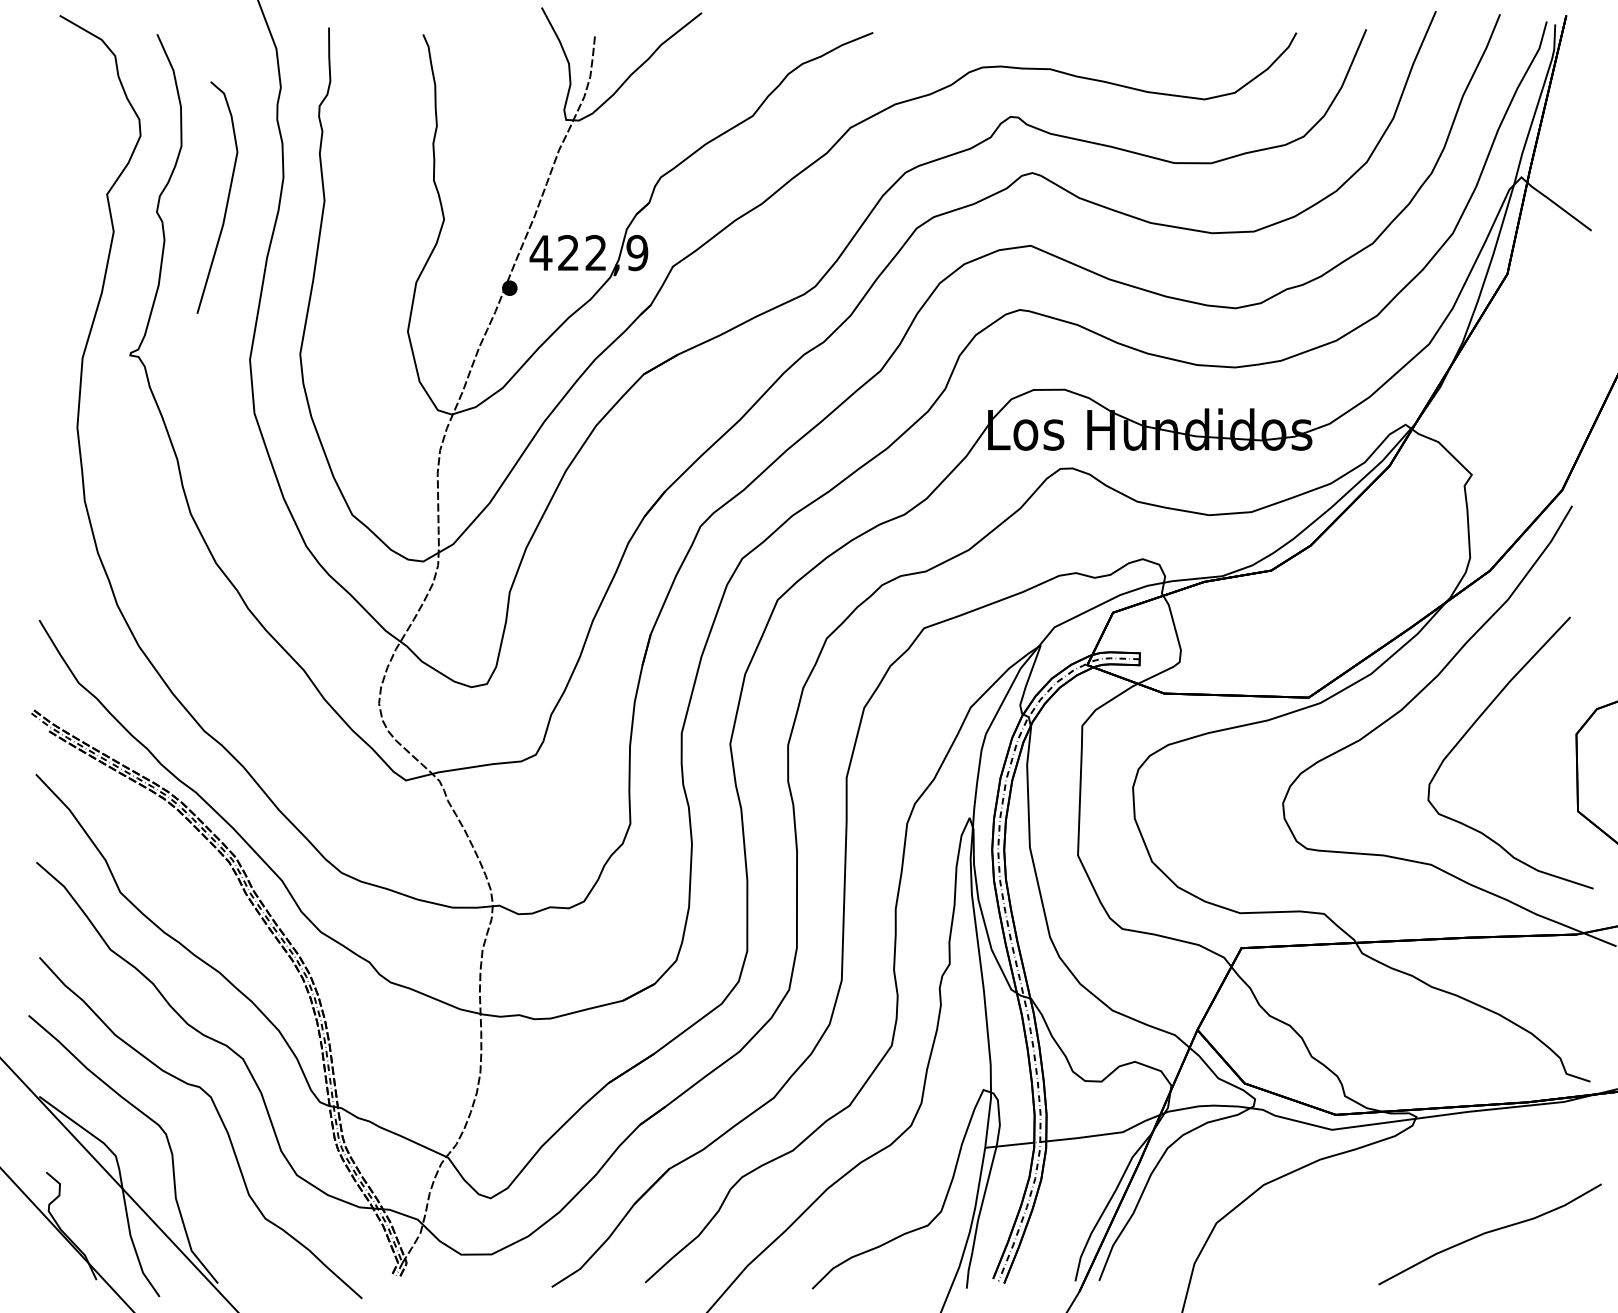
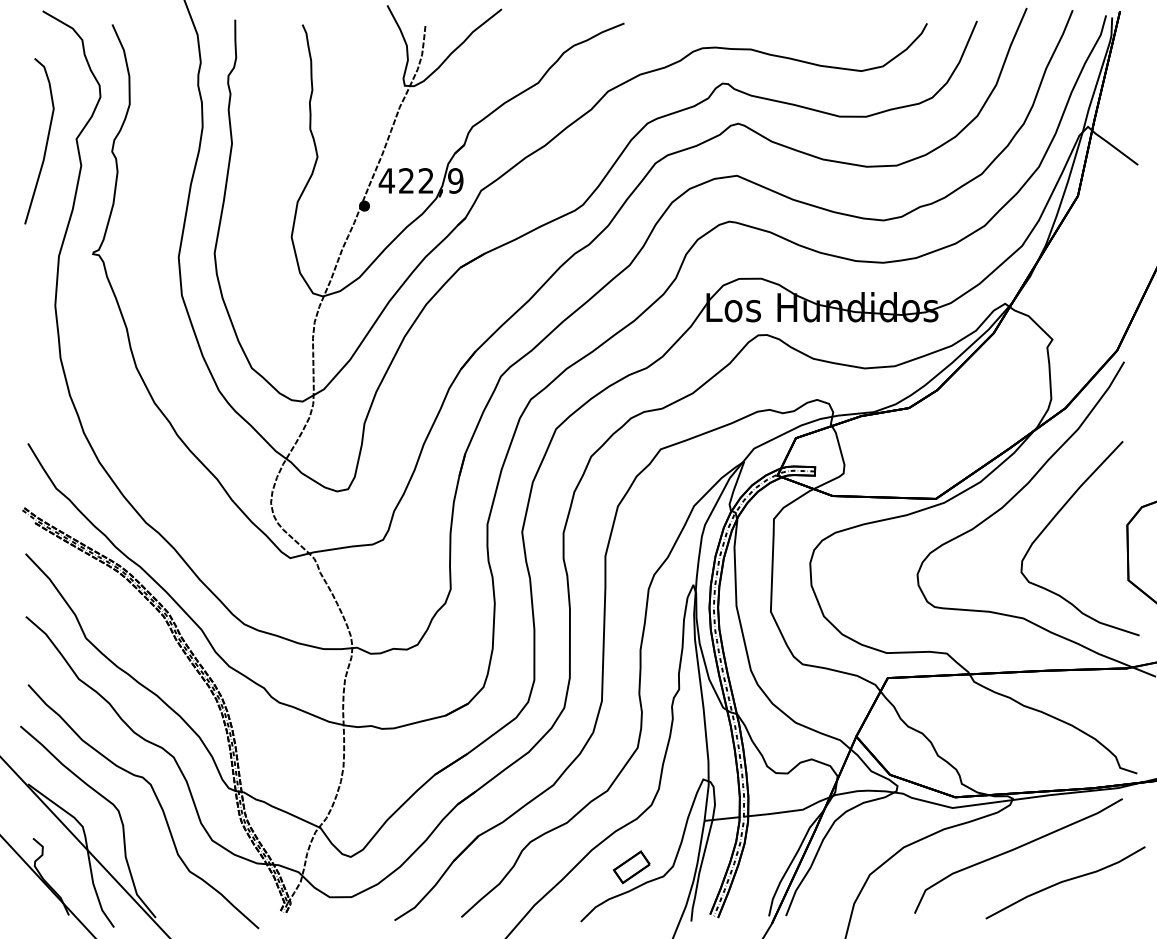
curve: (225, 202) -> (45, 144), moved
curve: (1421, 1187) -> (1016, 849), added
part: (883, 1213) -> (631, 867), added

